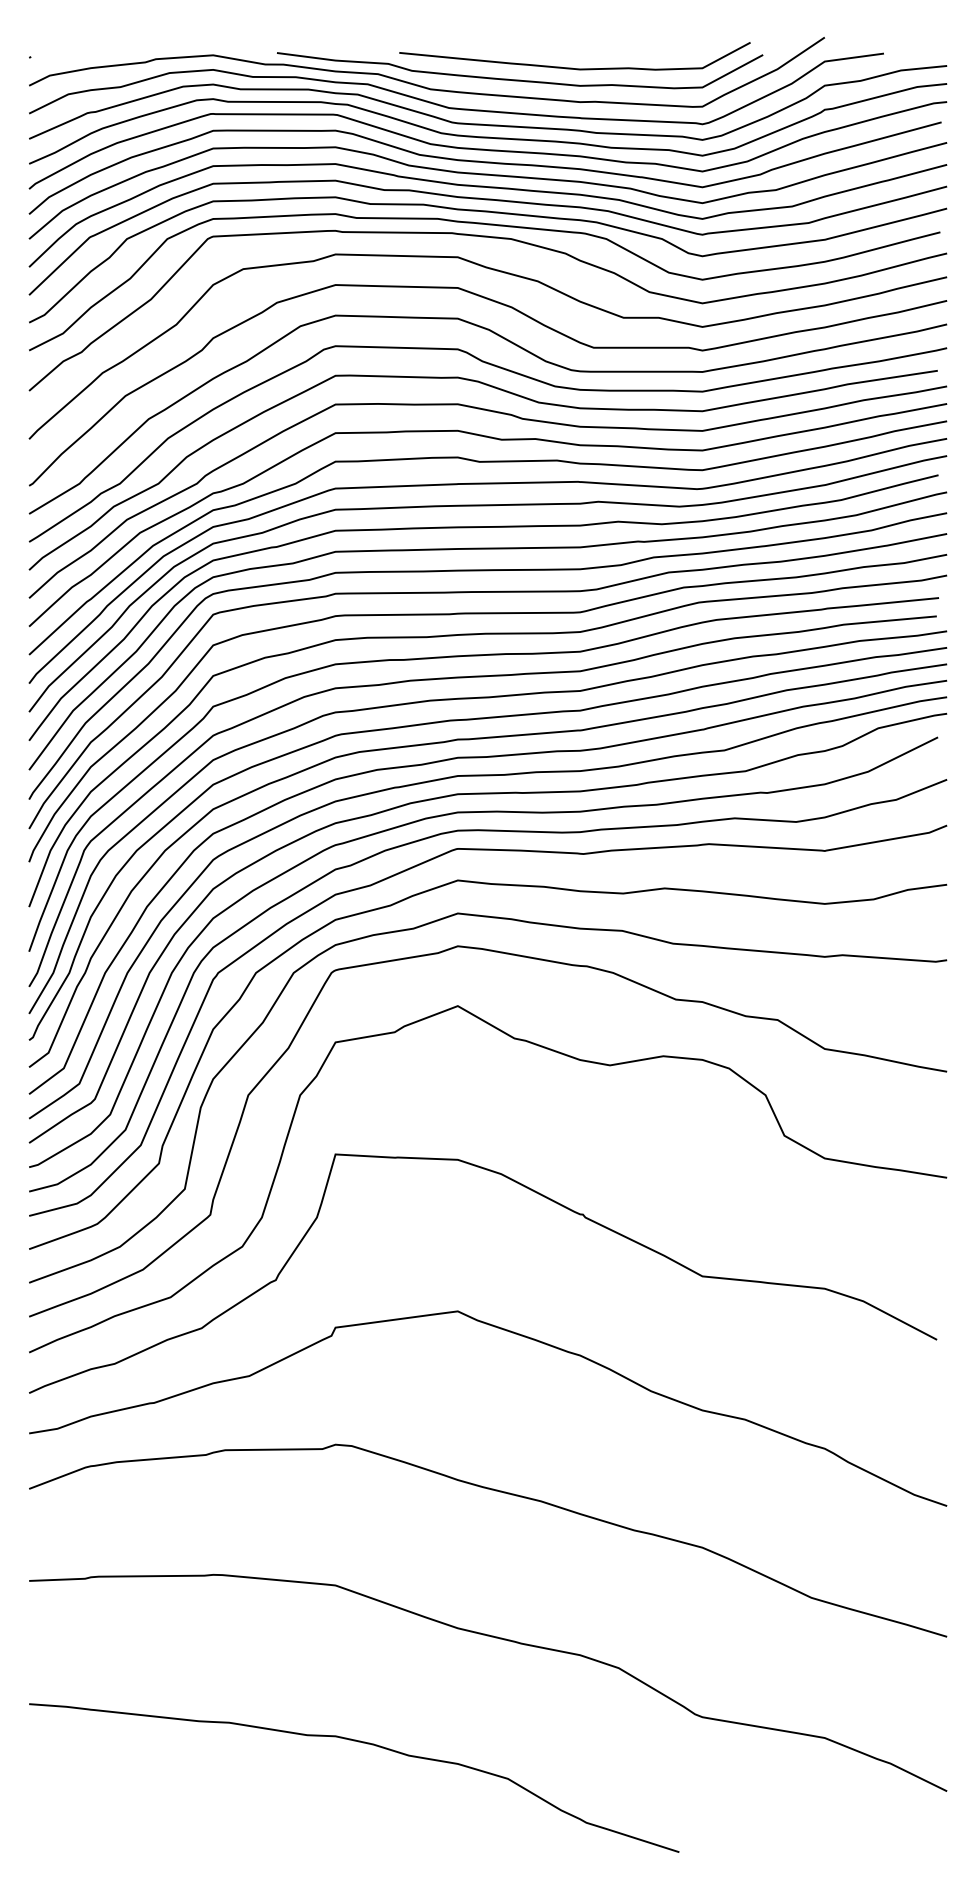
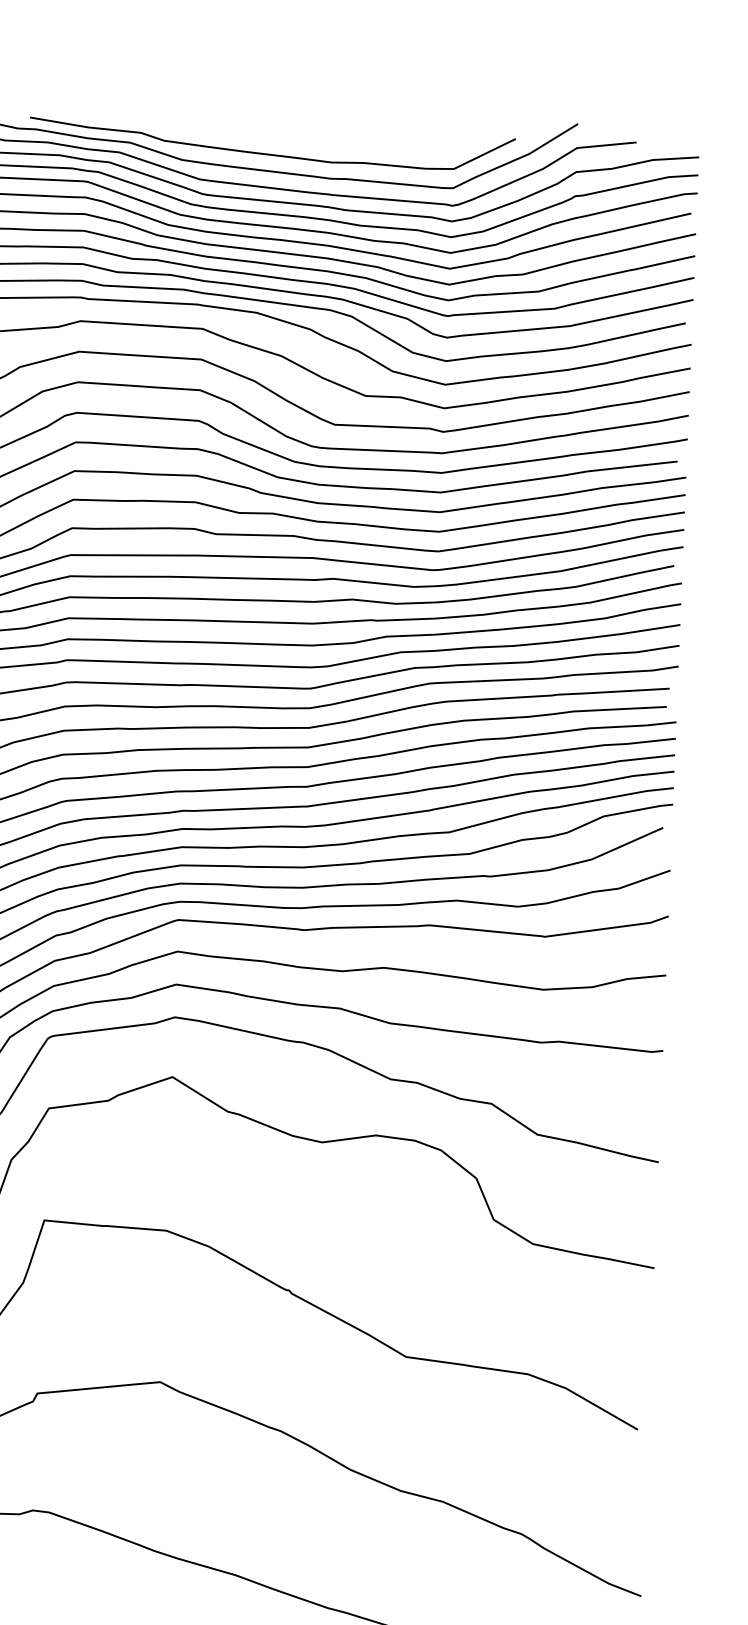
curve: (572, 67) -> (324, 143), removed

